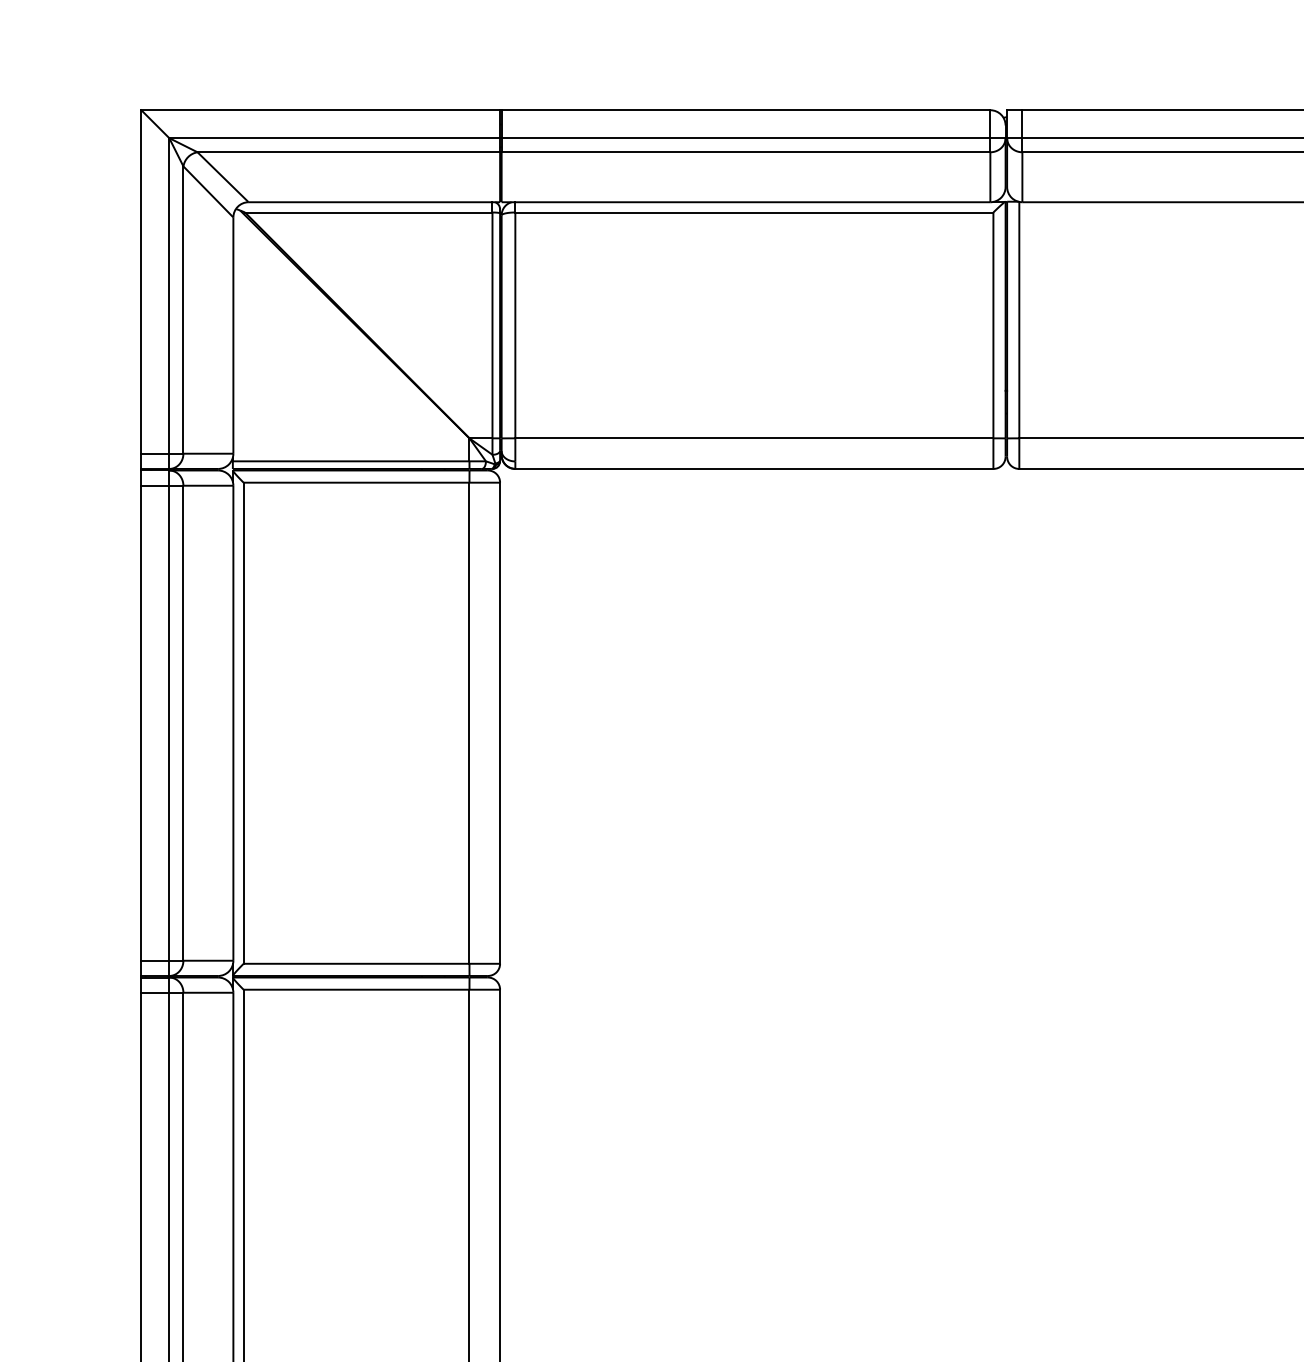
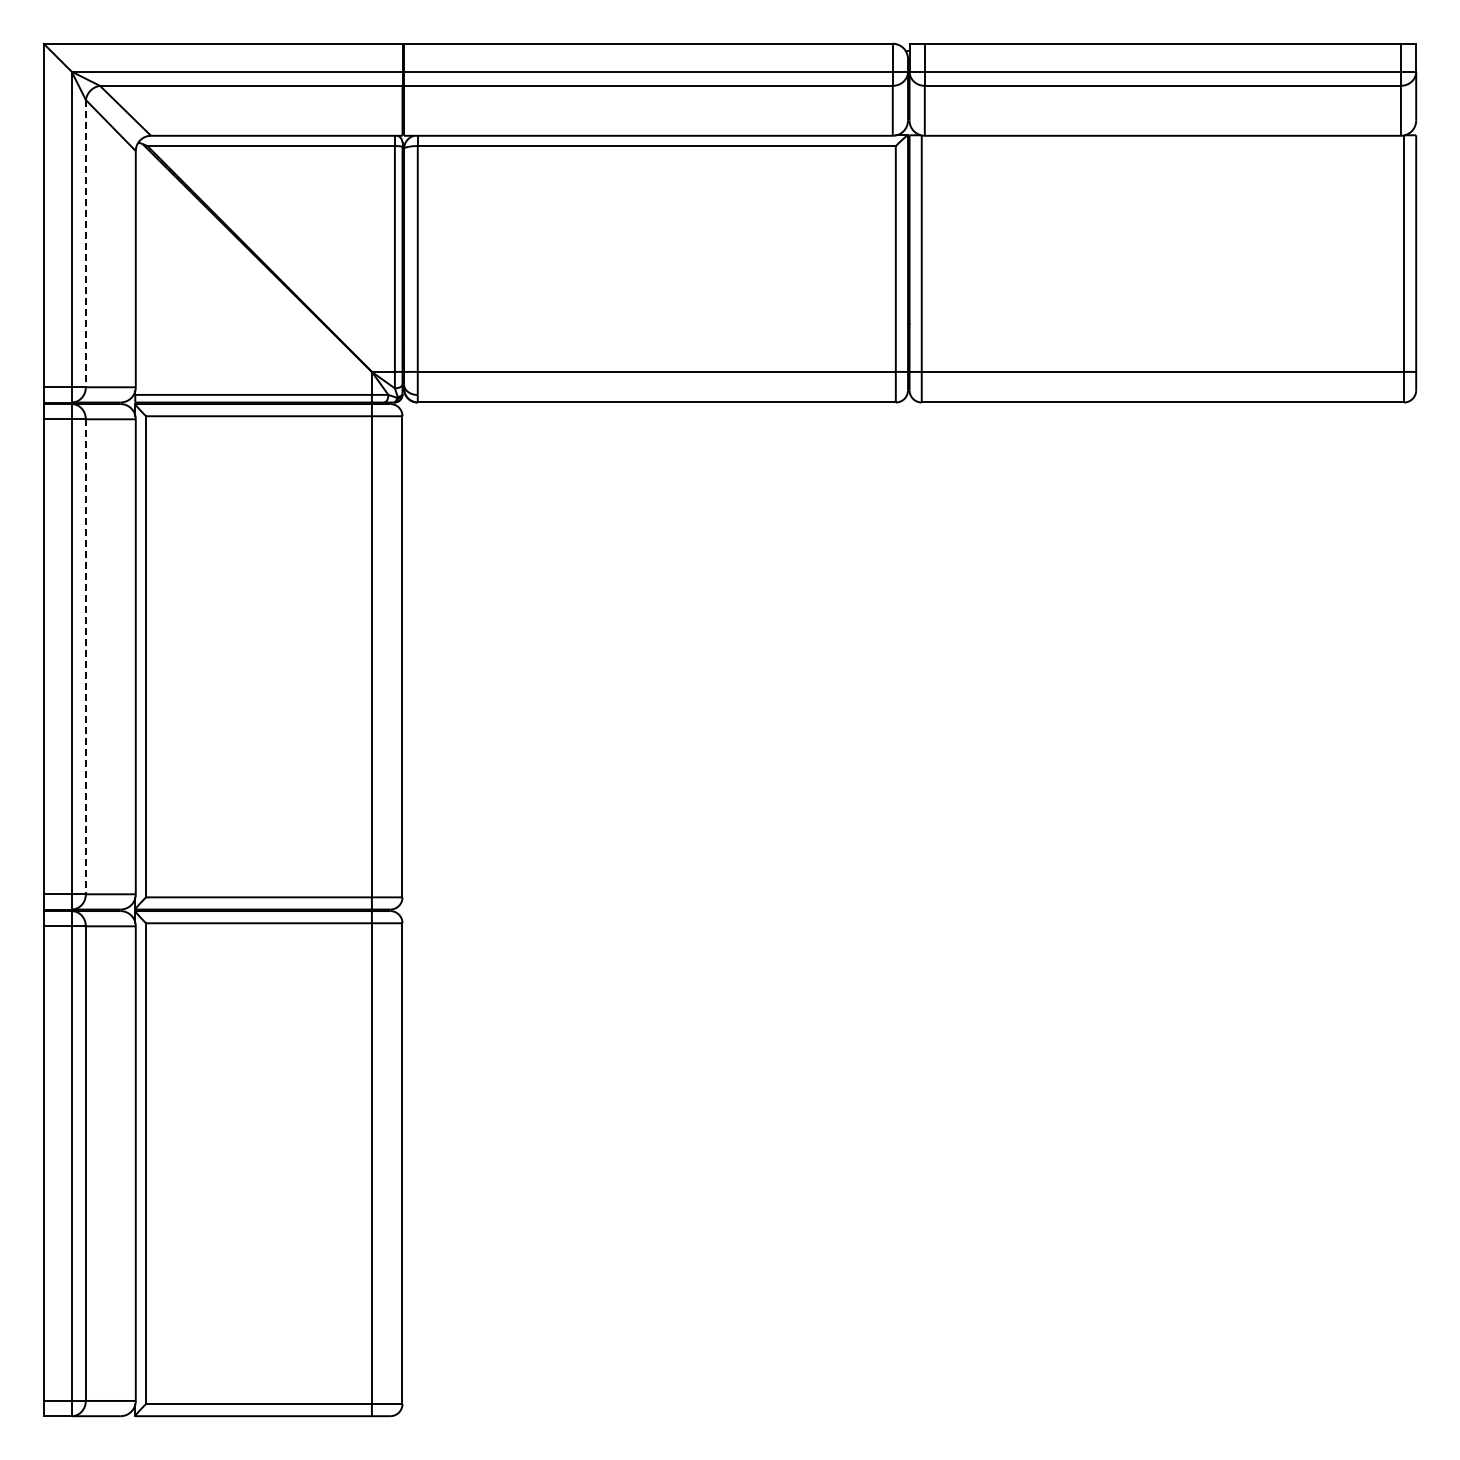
line: (183, 309) -> (85, 243), solid -> dashed
line: (183, 722) -> (85, 656), solid -> dashed

